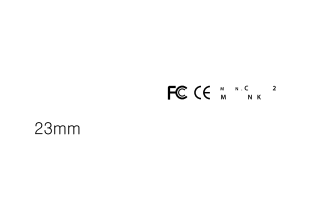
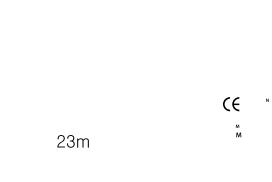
part: (176, 92) -> (204, 104), removed
part: (222, 93) -> (237, 131), moved
fill: (73, 129) -> (97, 142), removed

